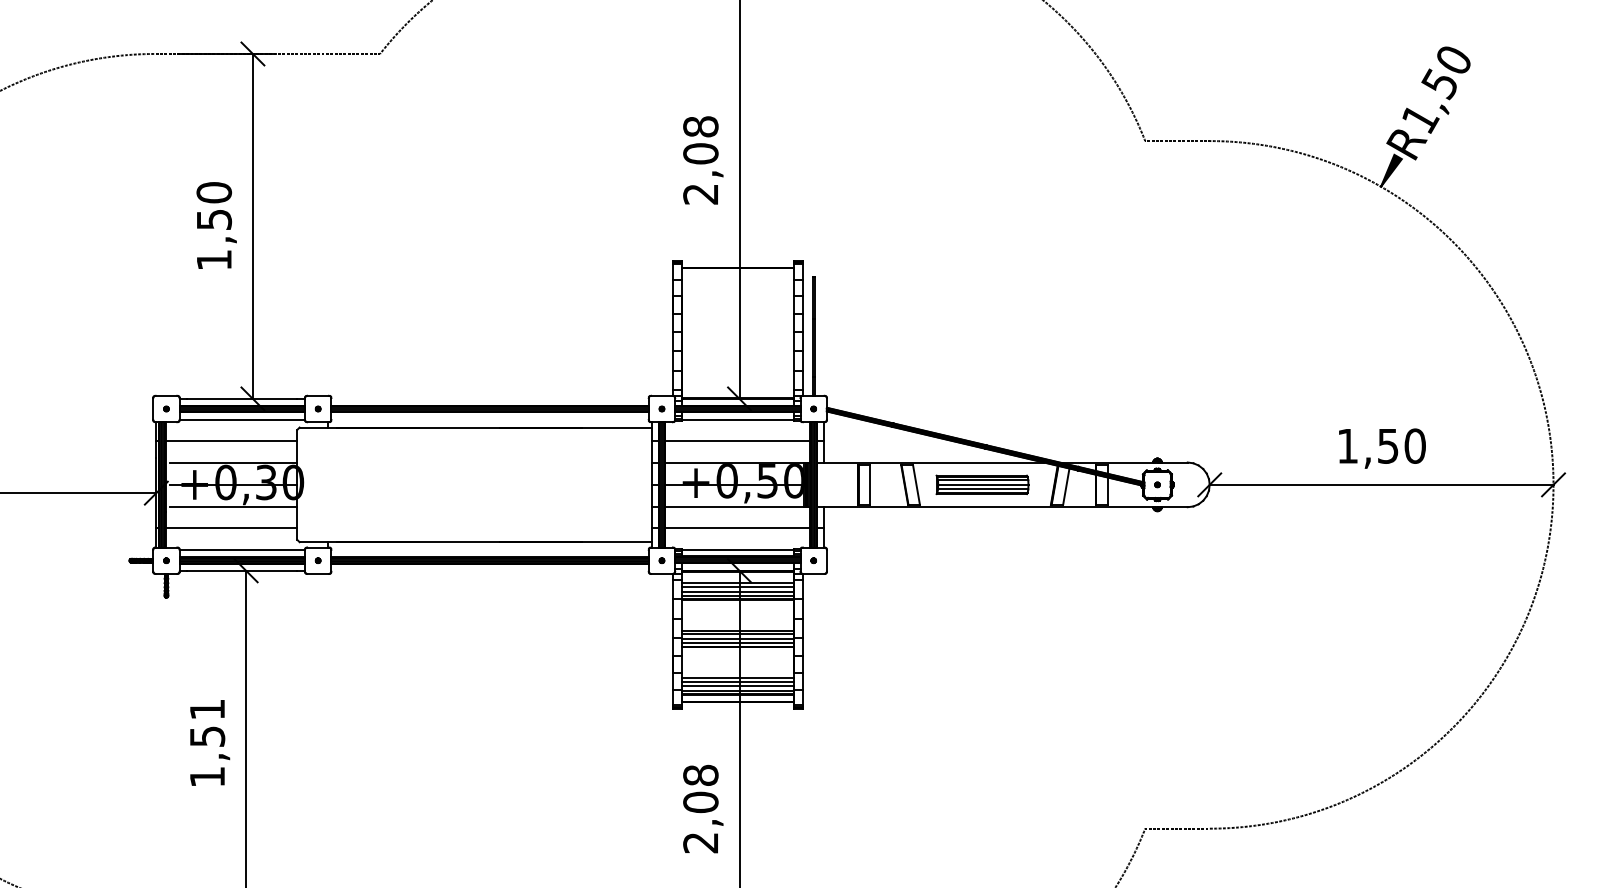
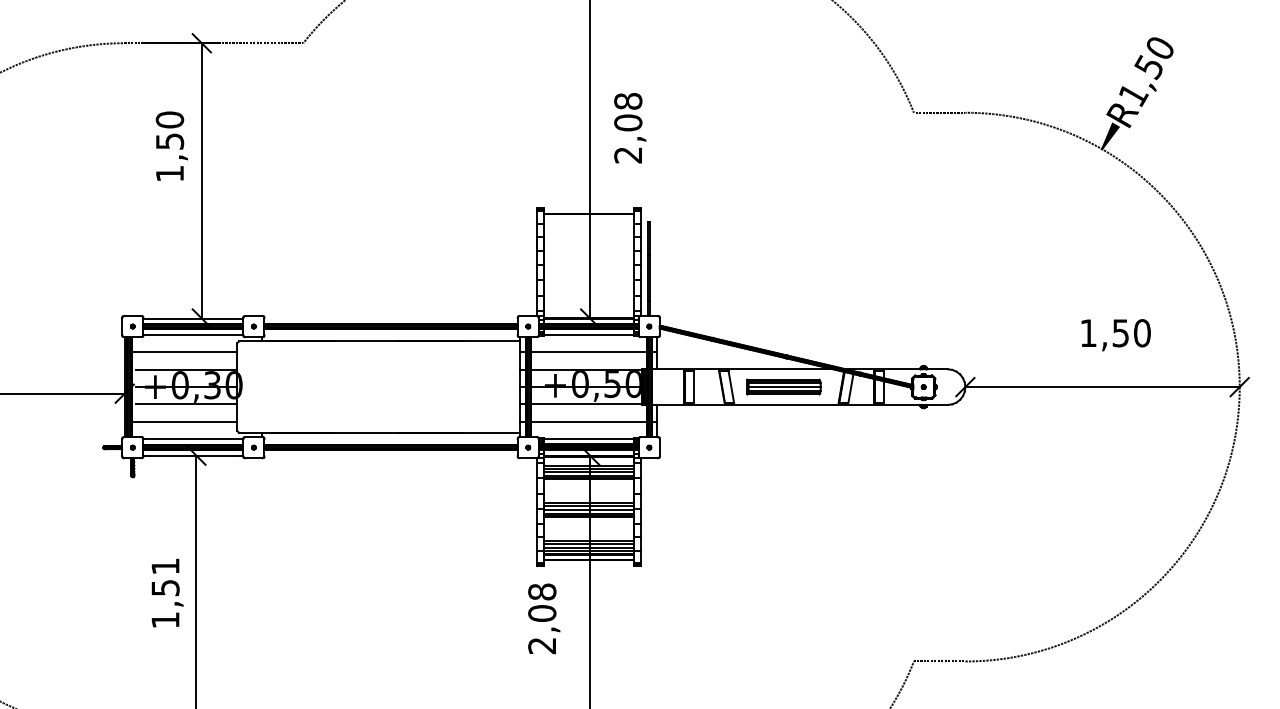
text: (703, 160) -> (630, 128), moved
text: (216, 224) -> (171, 145), moved
text: (1381, 449) -> (1115, 335), moved
text: (703, 808) -> (544, 618), moved

